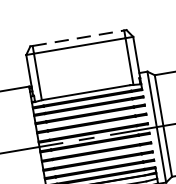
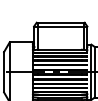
line: (77, 37) -> (60, 22), dashed -> solid

